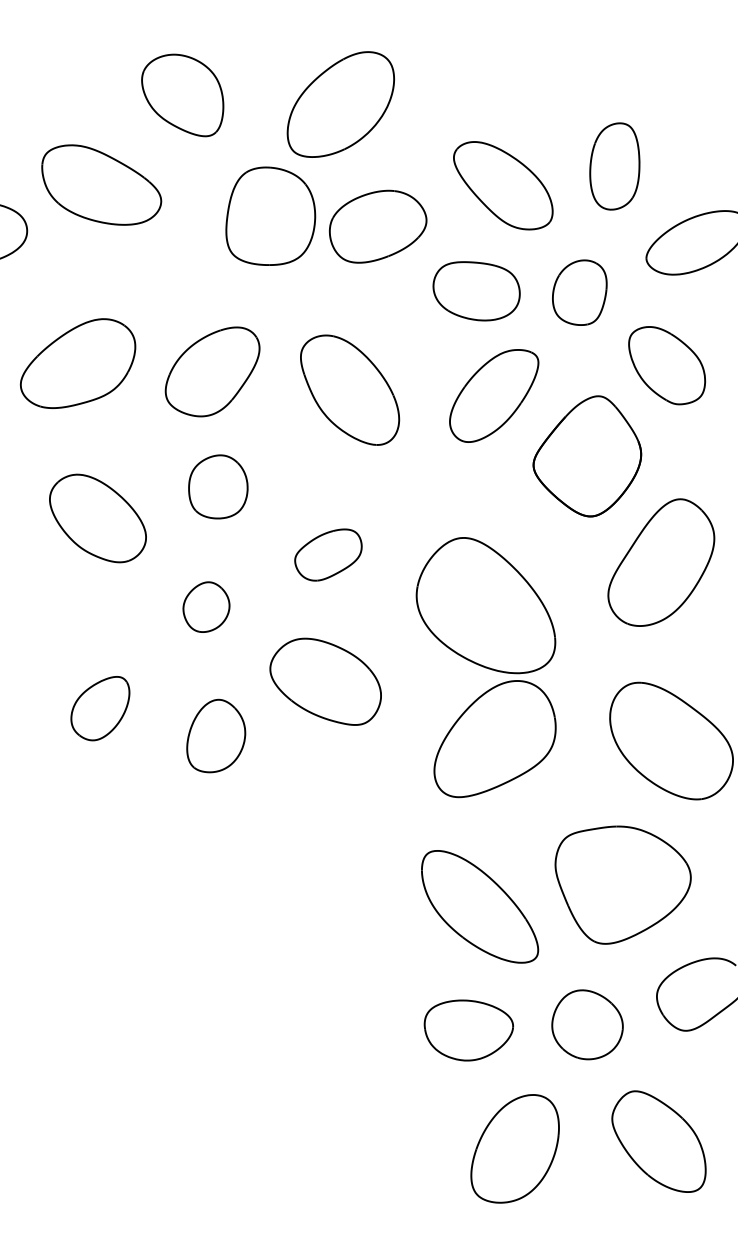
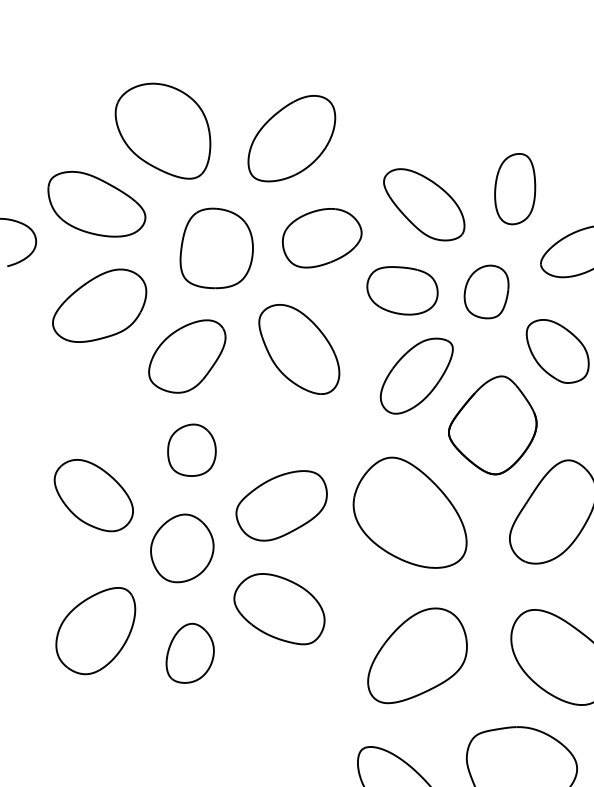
part: (182, 95) -> (162, 131), size x1.43
part: (270, 215) -> (216, 247), moved
part: (78, 363) -> (99, 305), moved
part: (350, 389) -> (299, 348), moved
part: (97, 518) -> (93, 495), moved
part: (328, 554) -> (281, 505), size x1.67
part: (485, 605) -> (409, 512), moved
part: (206, 606) -> (182, 547), size x1.67
part: (100, 708) -> (95, 630), size x1.67

